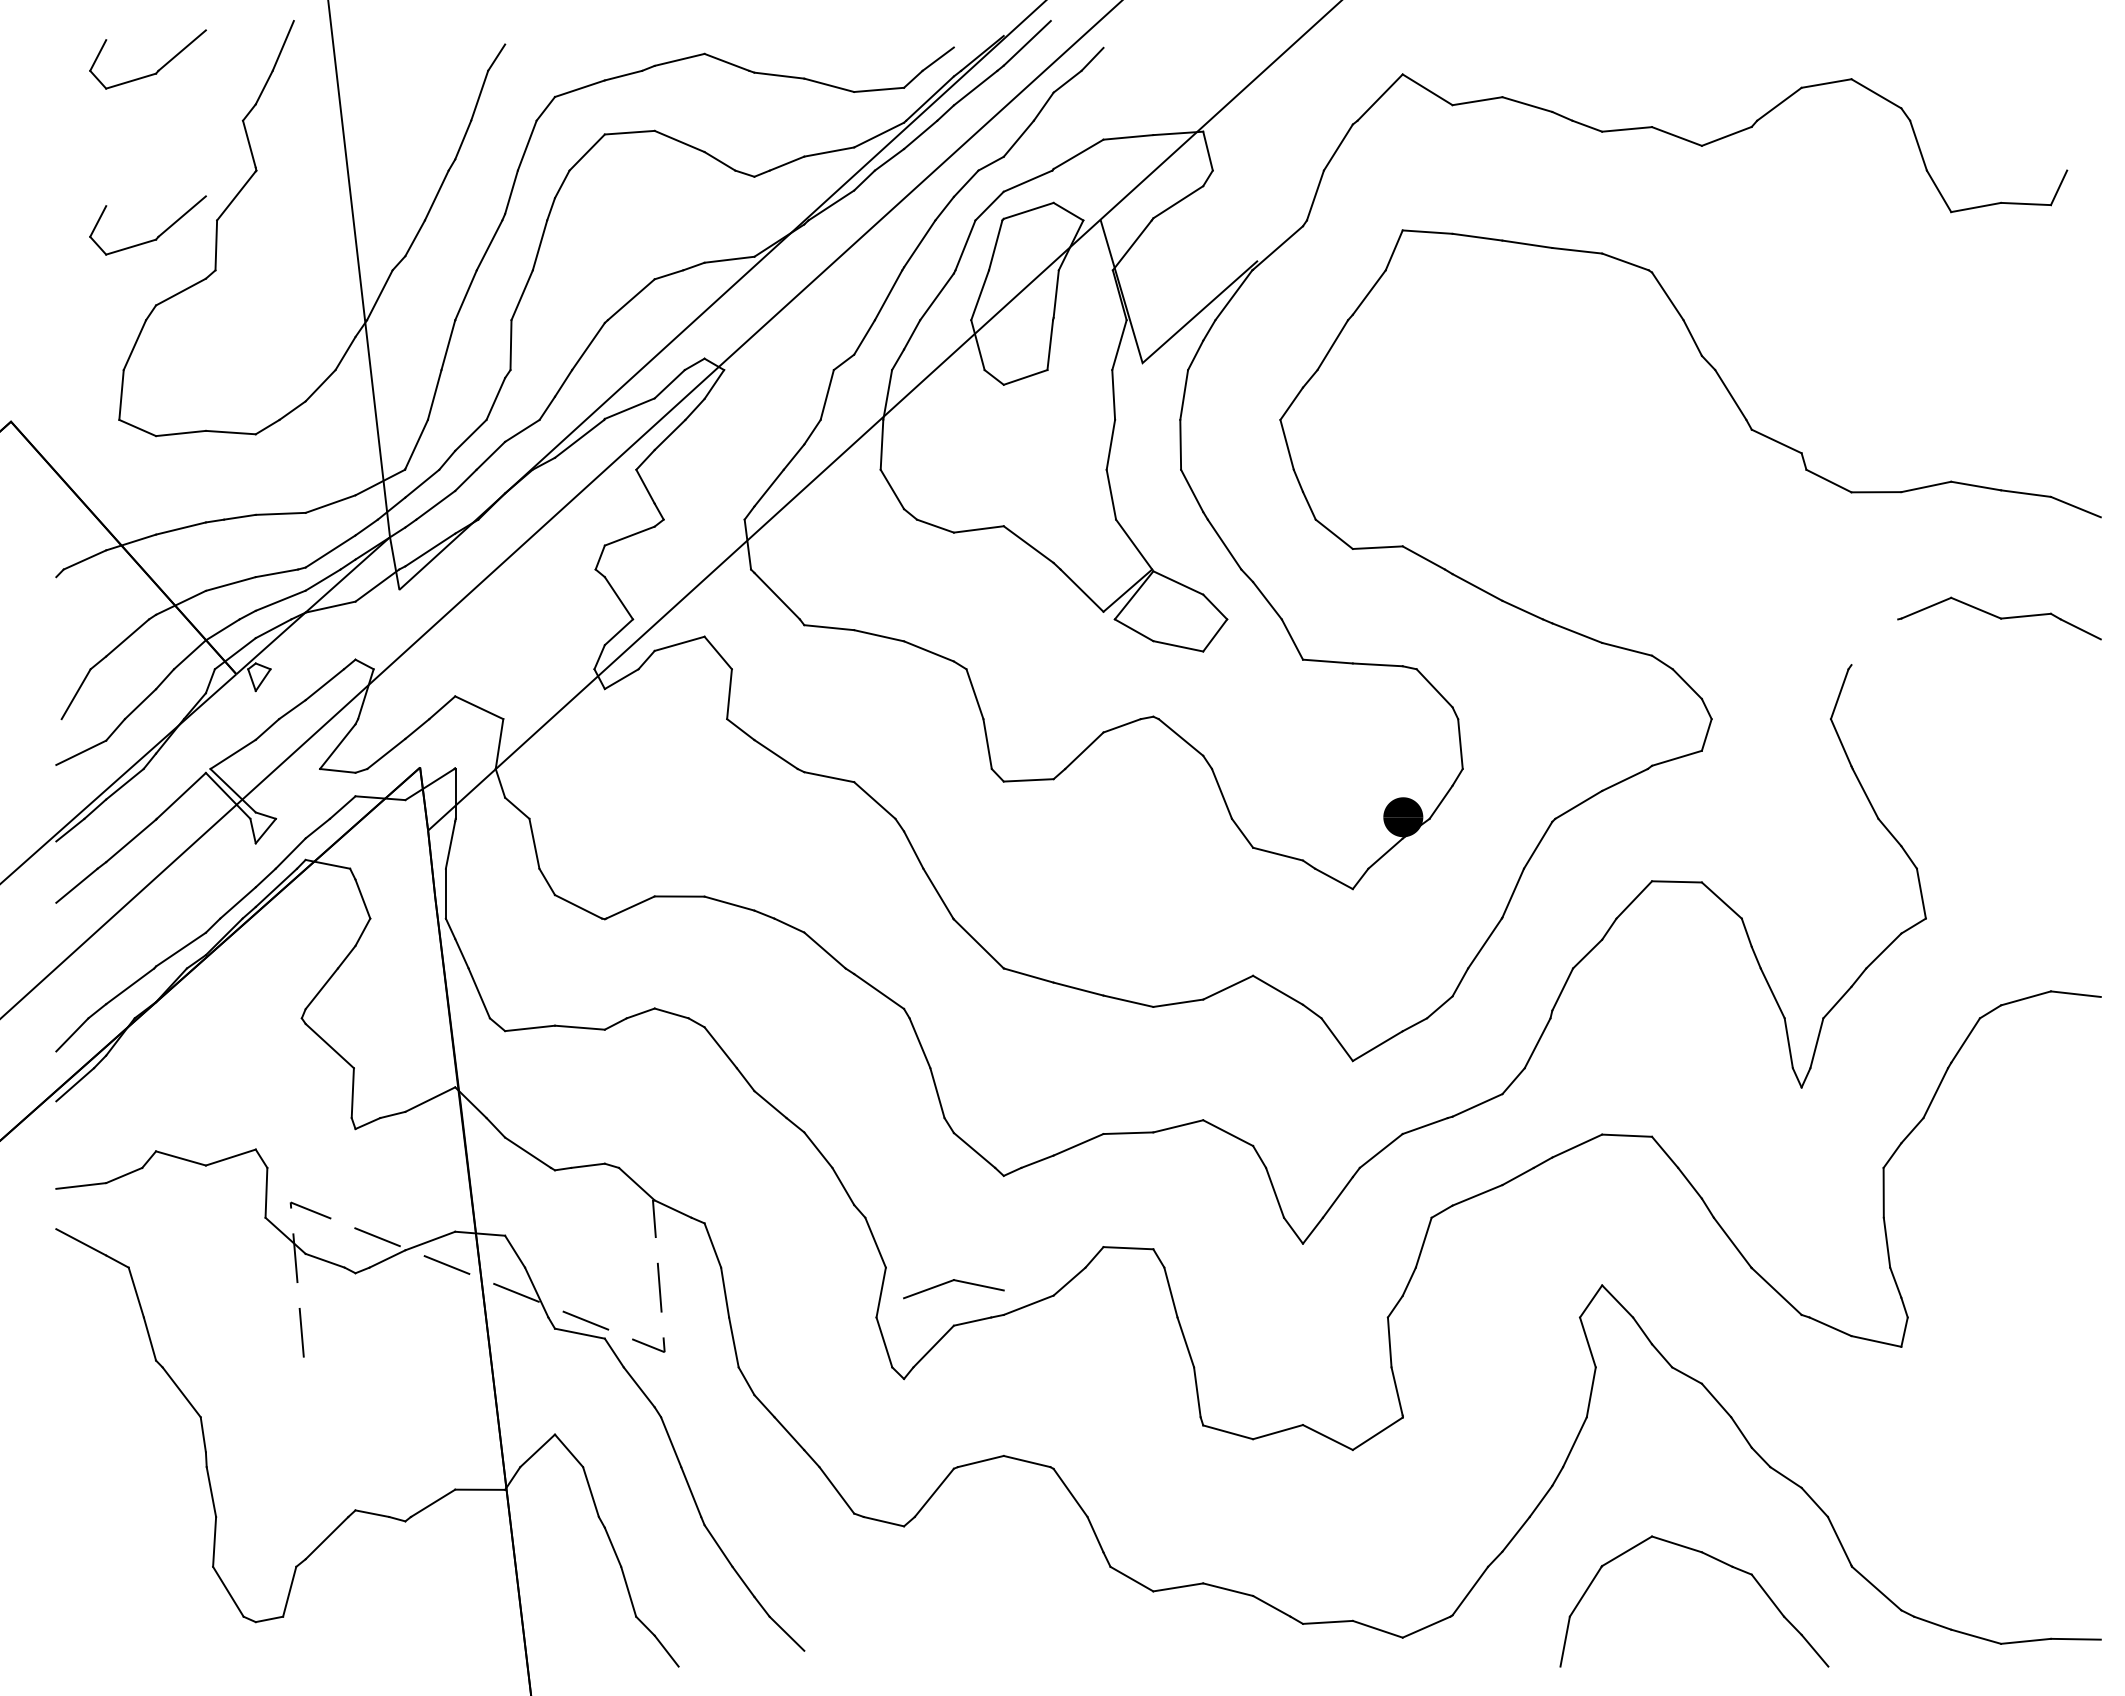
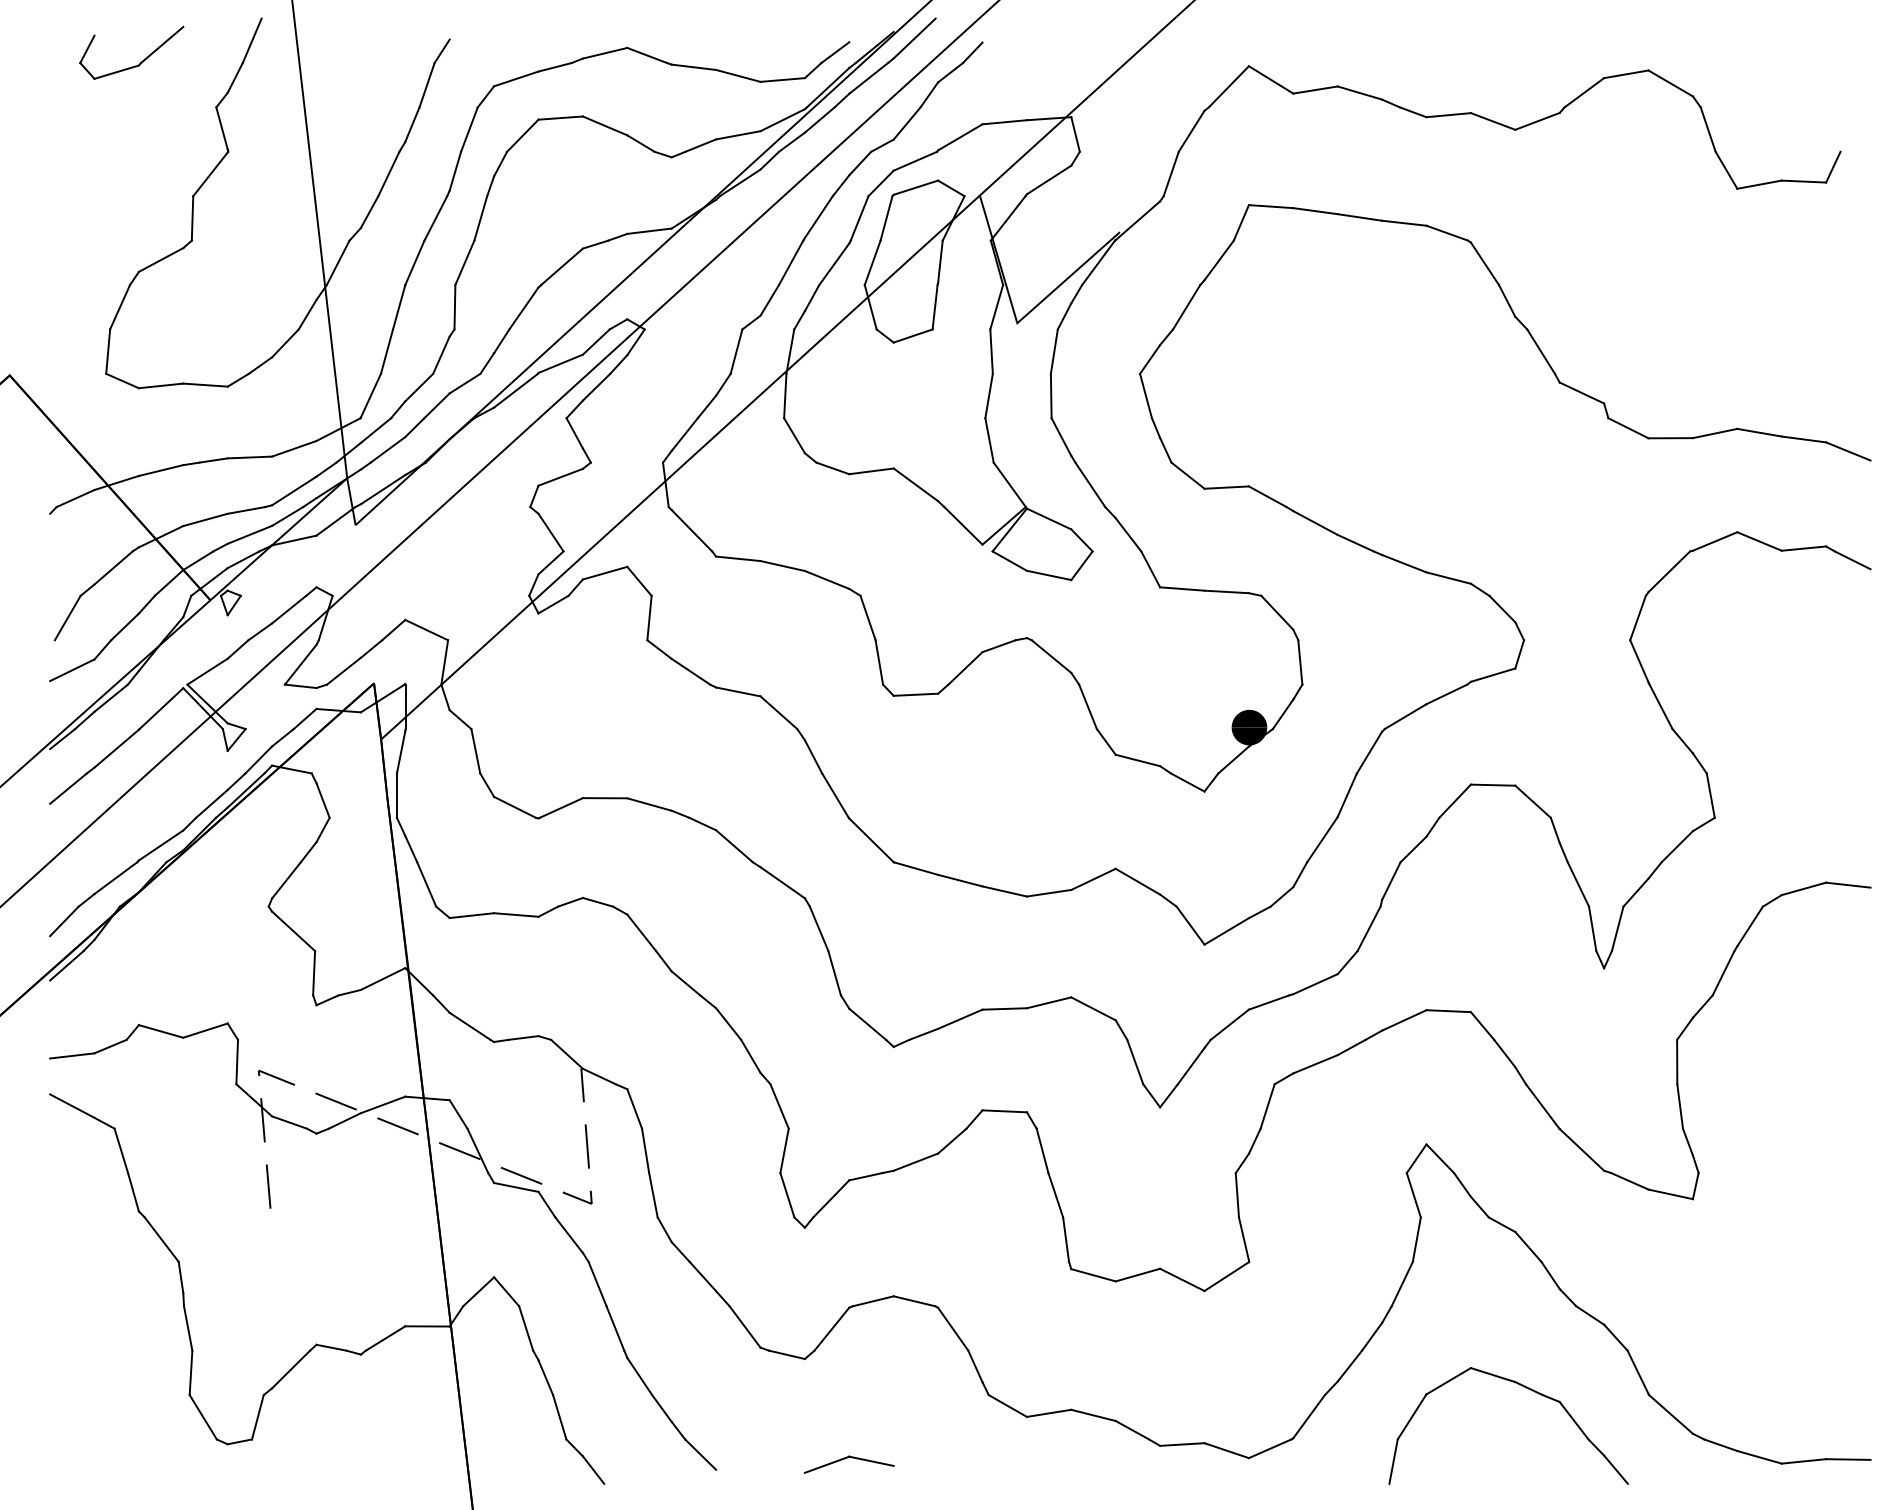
part: (158, 235) -> (141, 209), removed
line: (1874, 642) -> (1669, 572), added
part: (950, 1282) -> (846, 1458), moved

